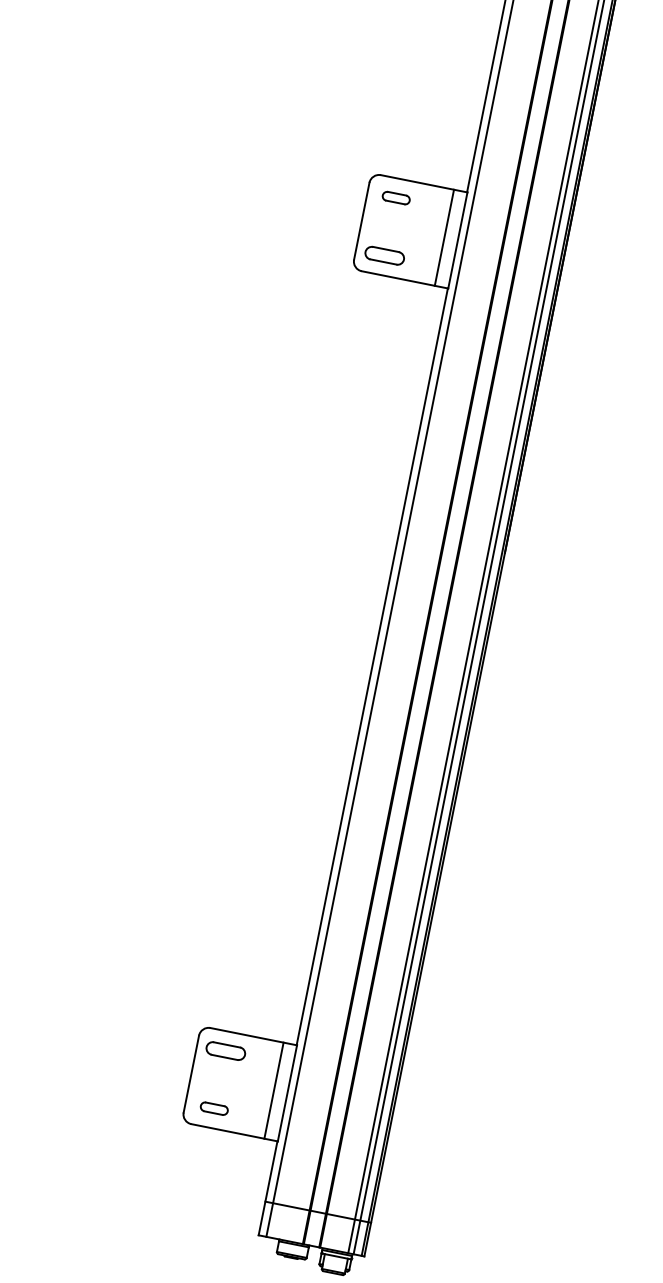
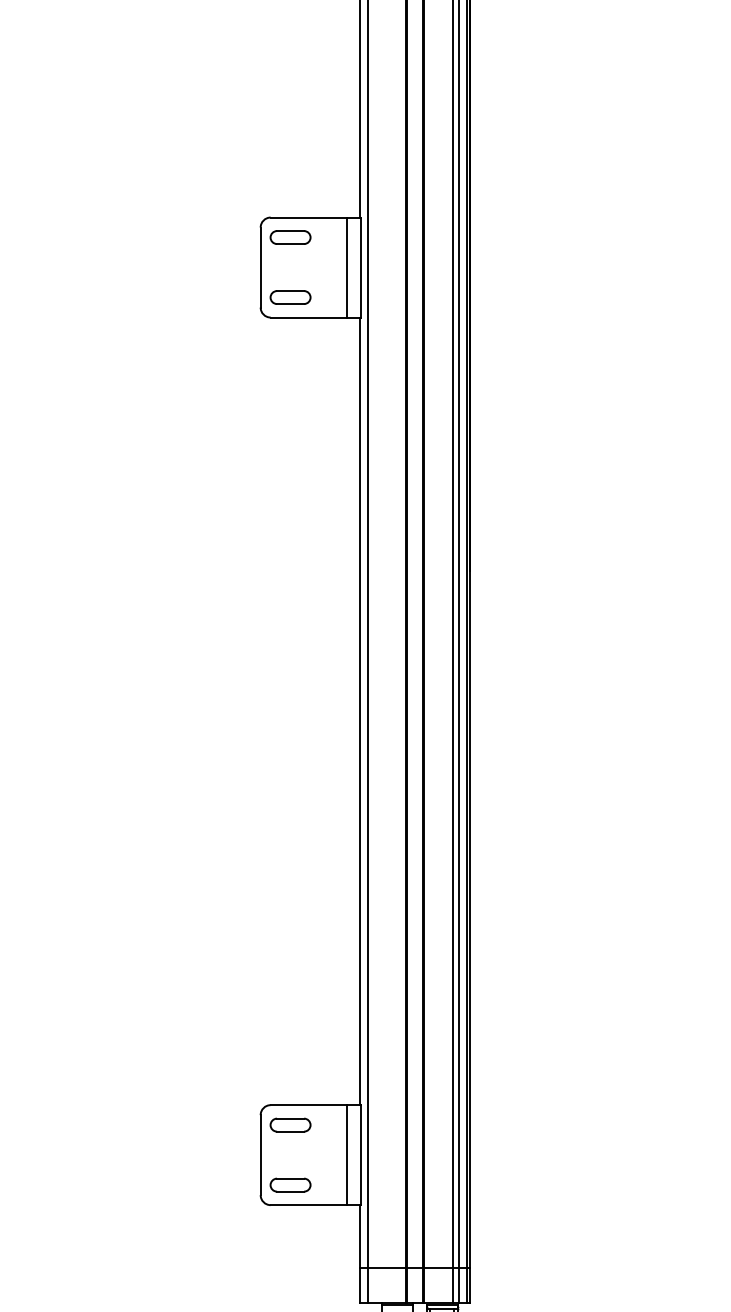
part: (396, 198) -> (290, 237), size x1.43
part: (214, 1108) -> (290, 1184), size x1.43

